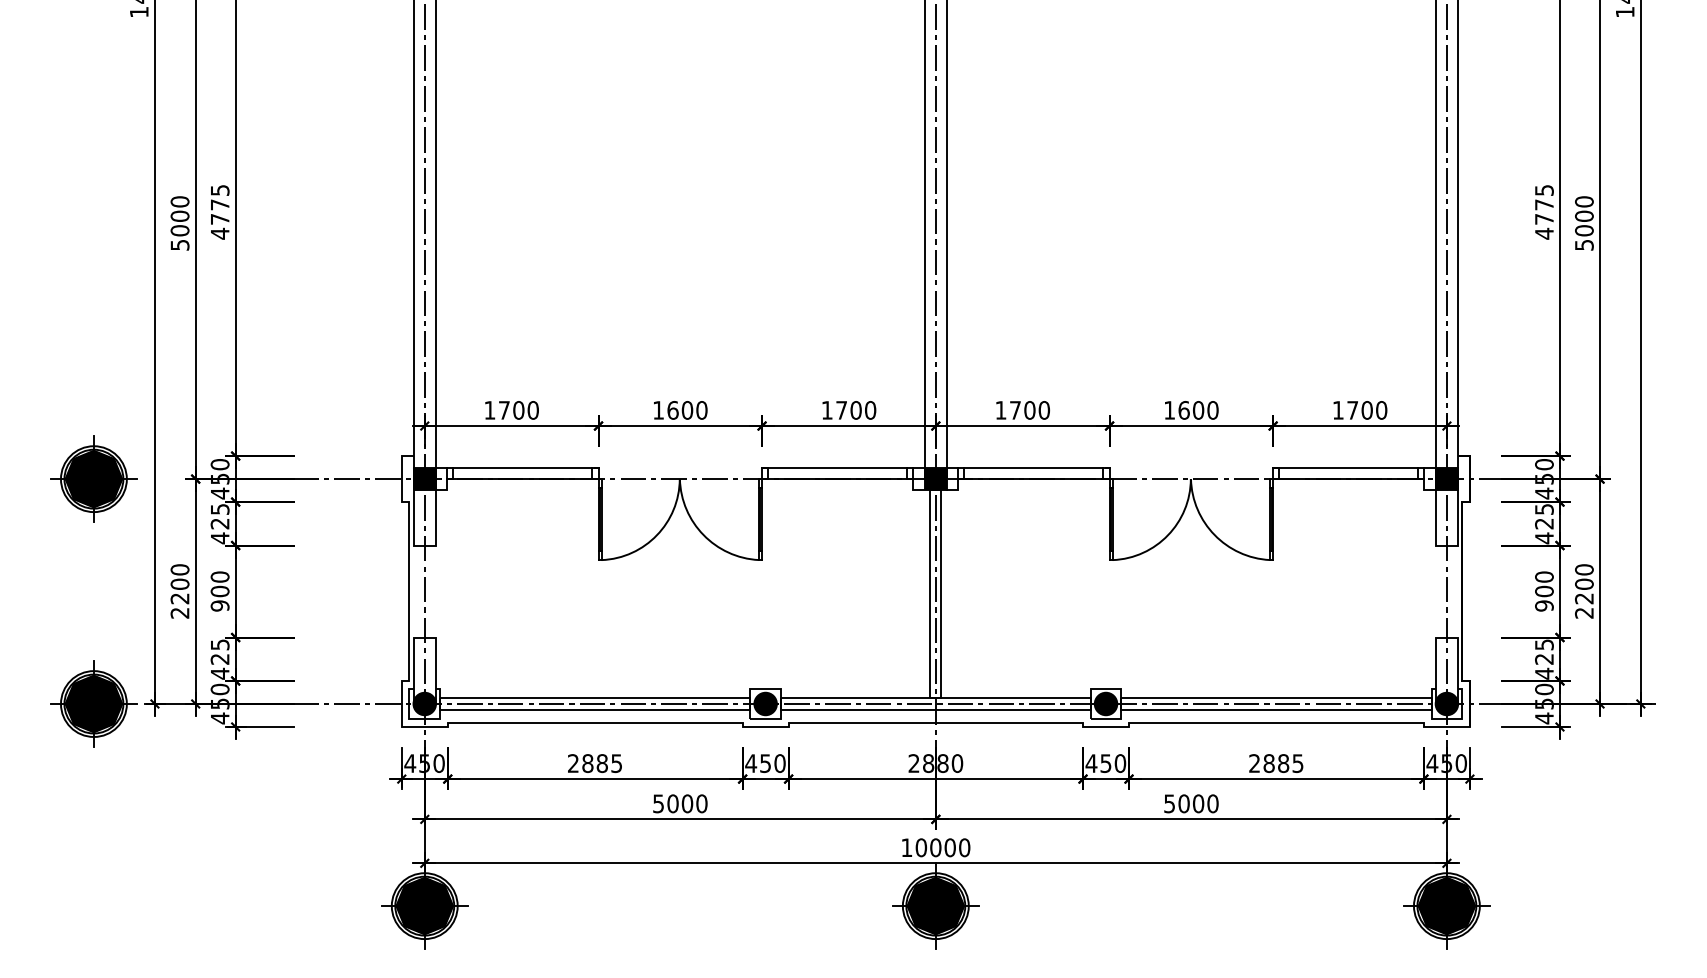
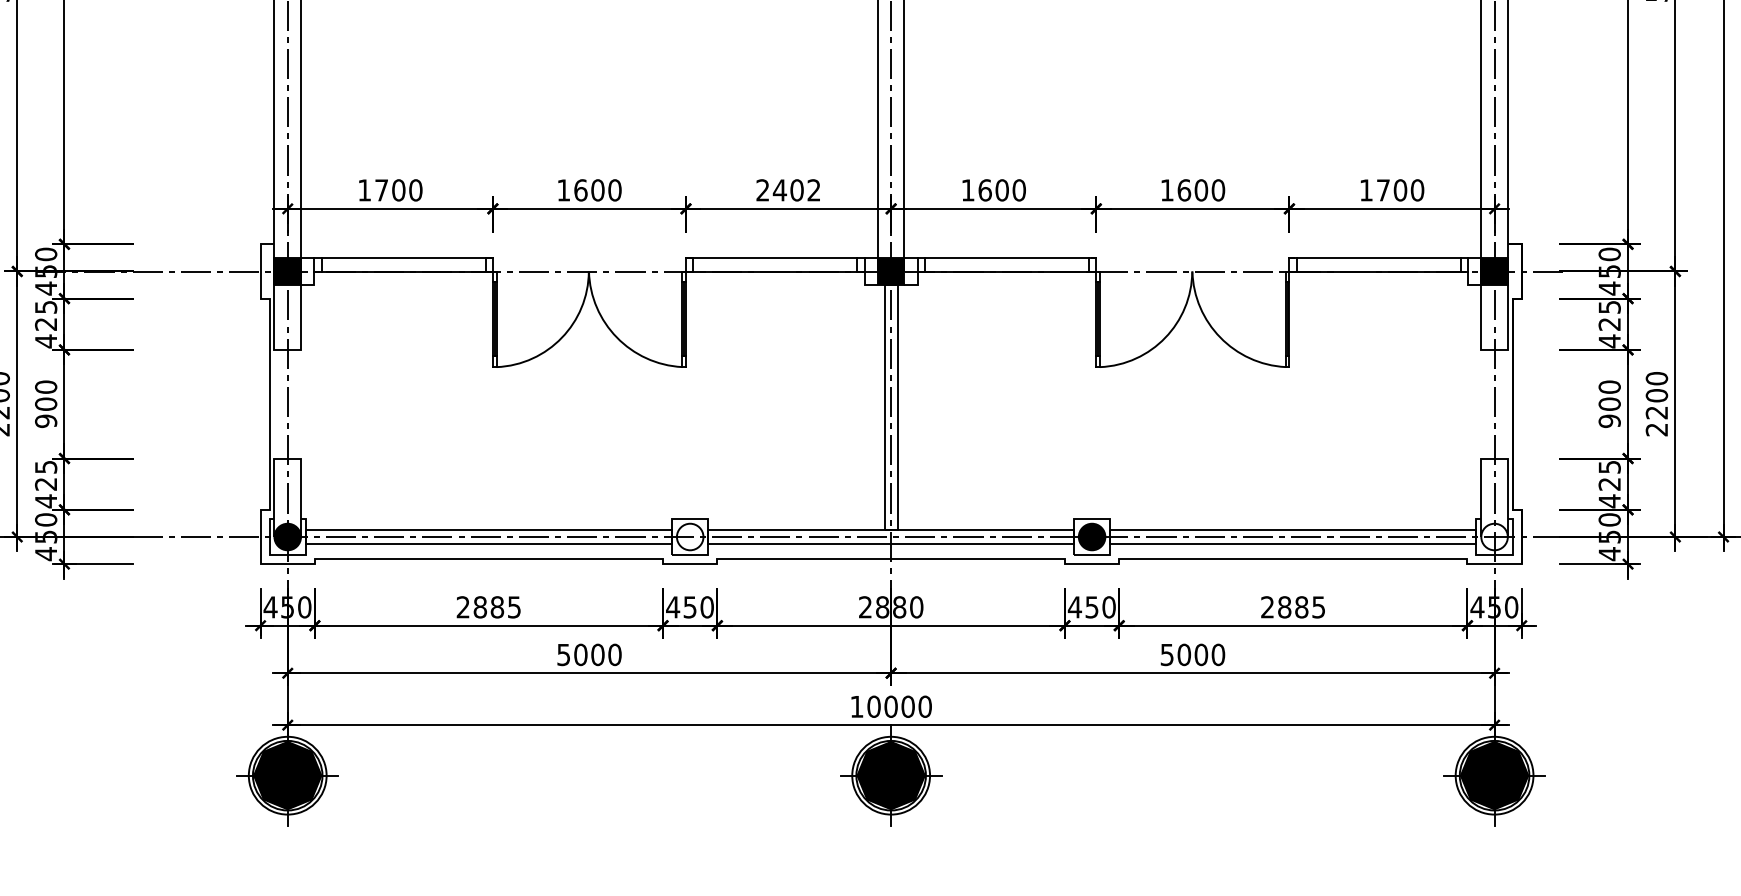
text: (848, 409) -> (788, 189), 1700 -> 2402
text: (1015, 410) -> (985, 190), 1700 -> 1600
fill: (765, 703) -> (690, 536), removed
fill: (1446, 703) -> (1494, 536), removed

